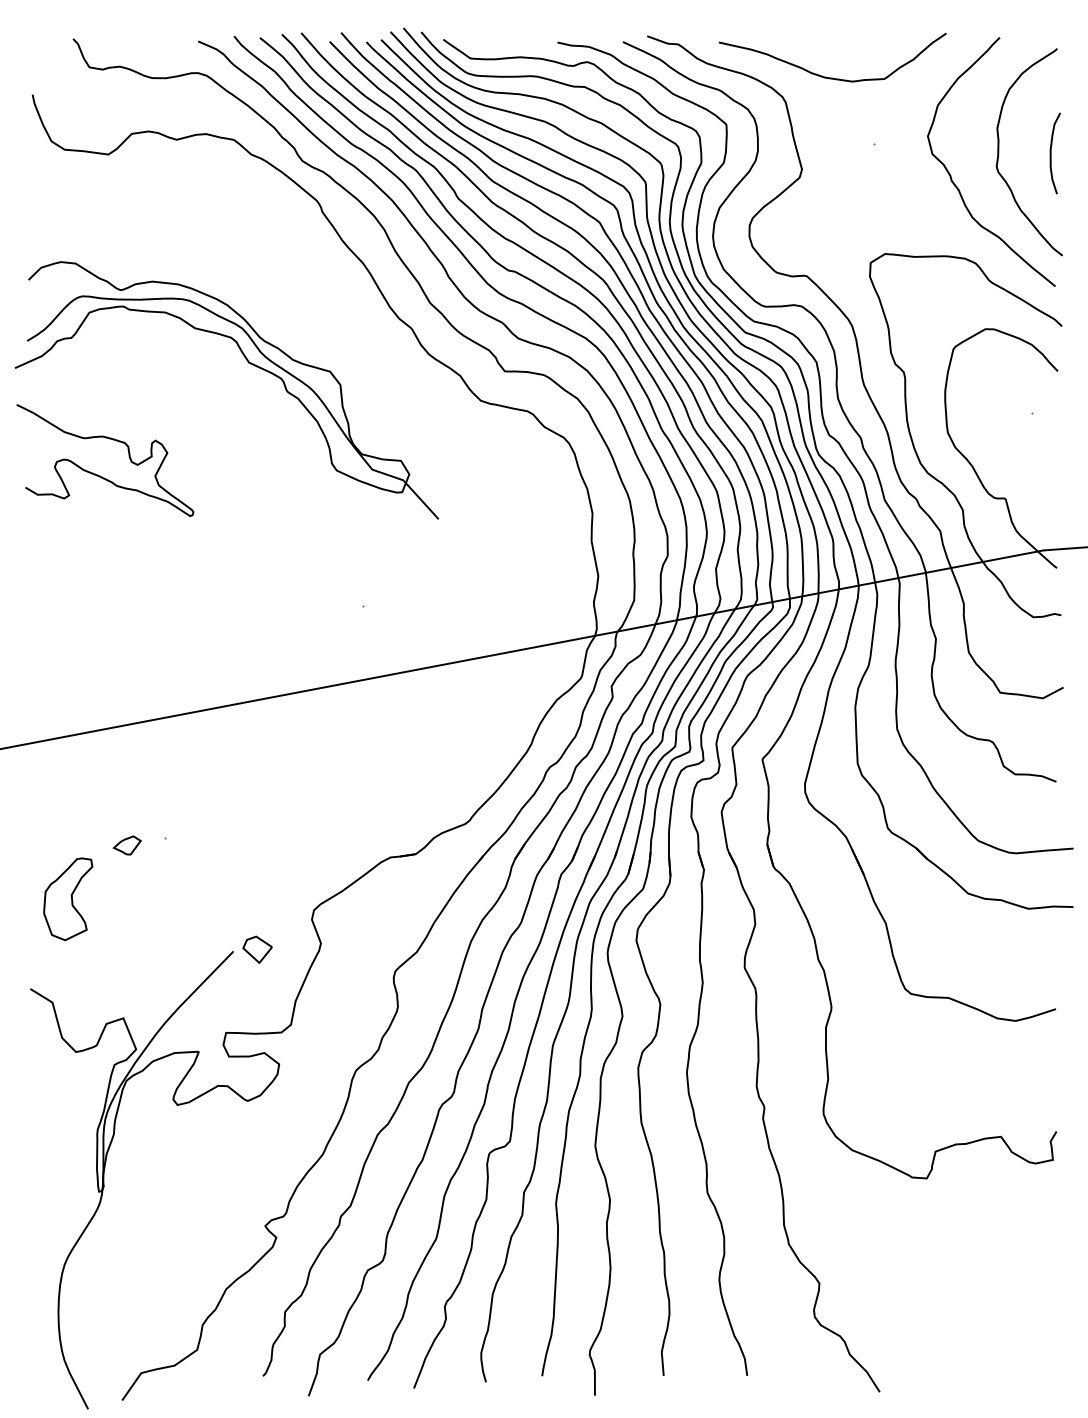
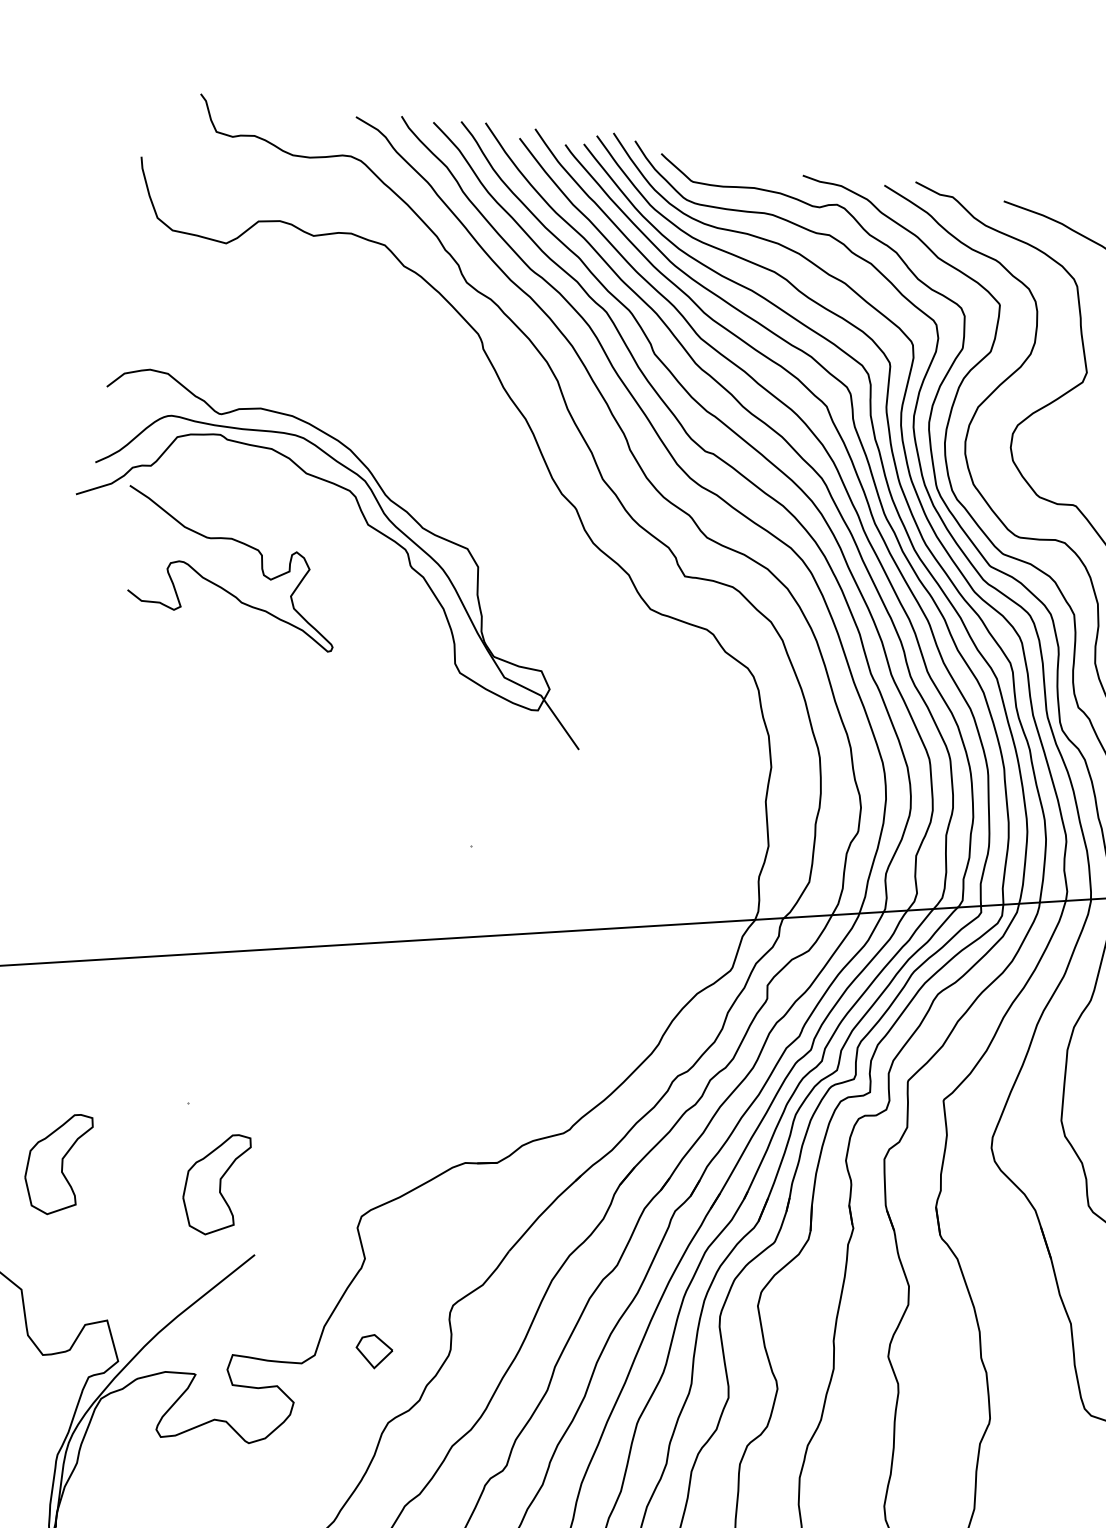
curve: (100, 475) -> (222, 586), moved
part: (126, 845) -> (138, 1106), removed
part: (195, 899) -> (215, 1184), added
part: (257, 949) -> (374, 1351), moved

